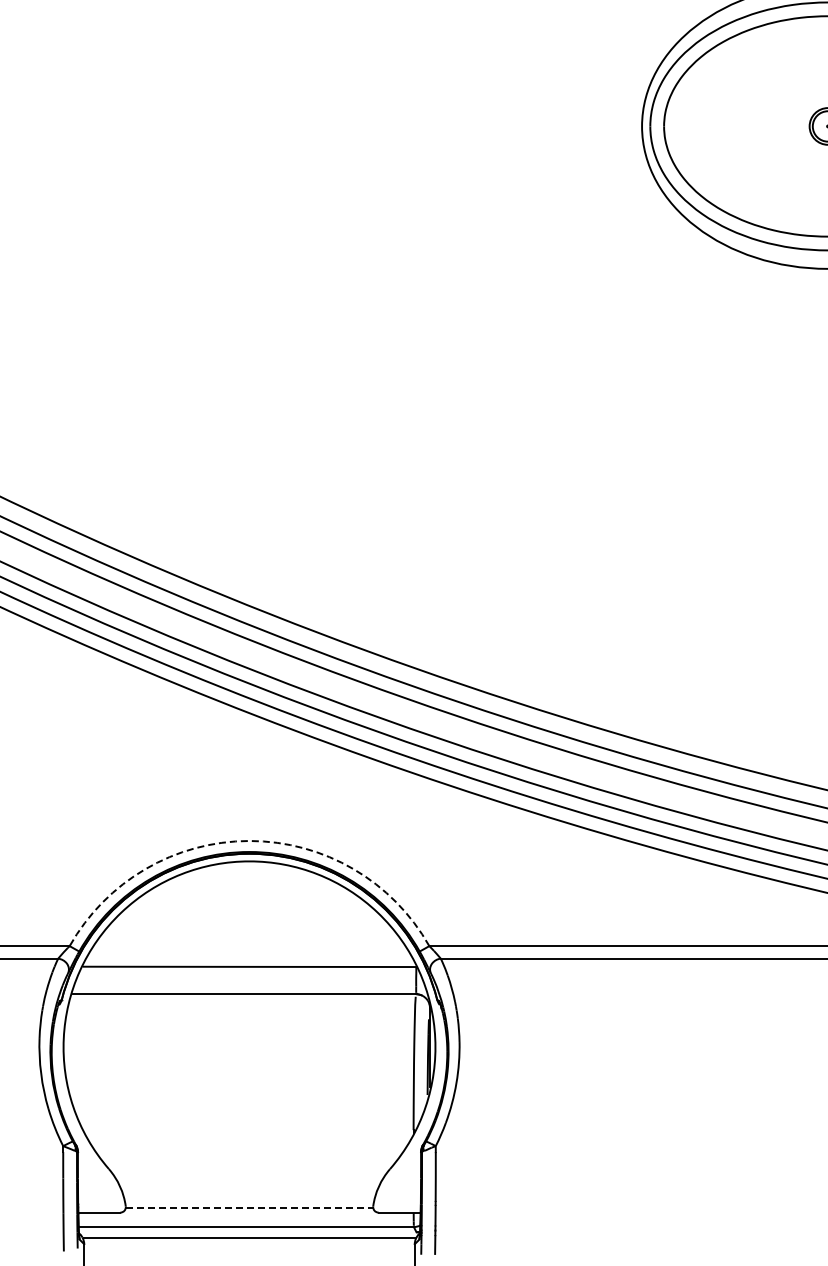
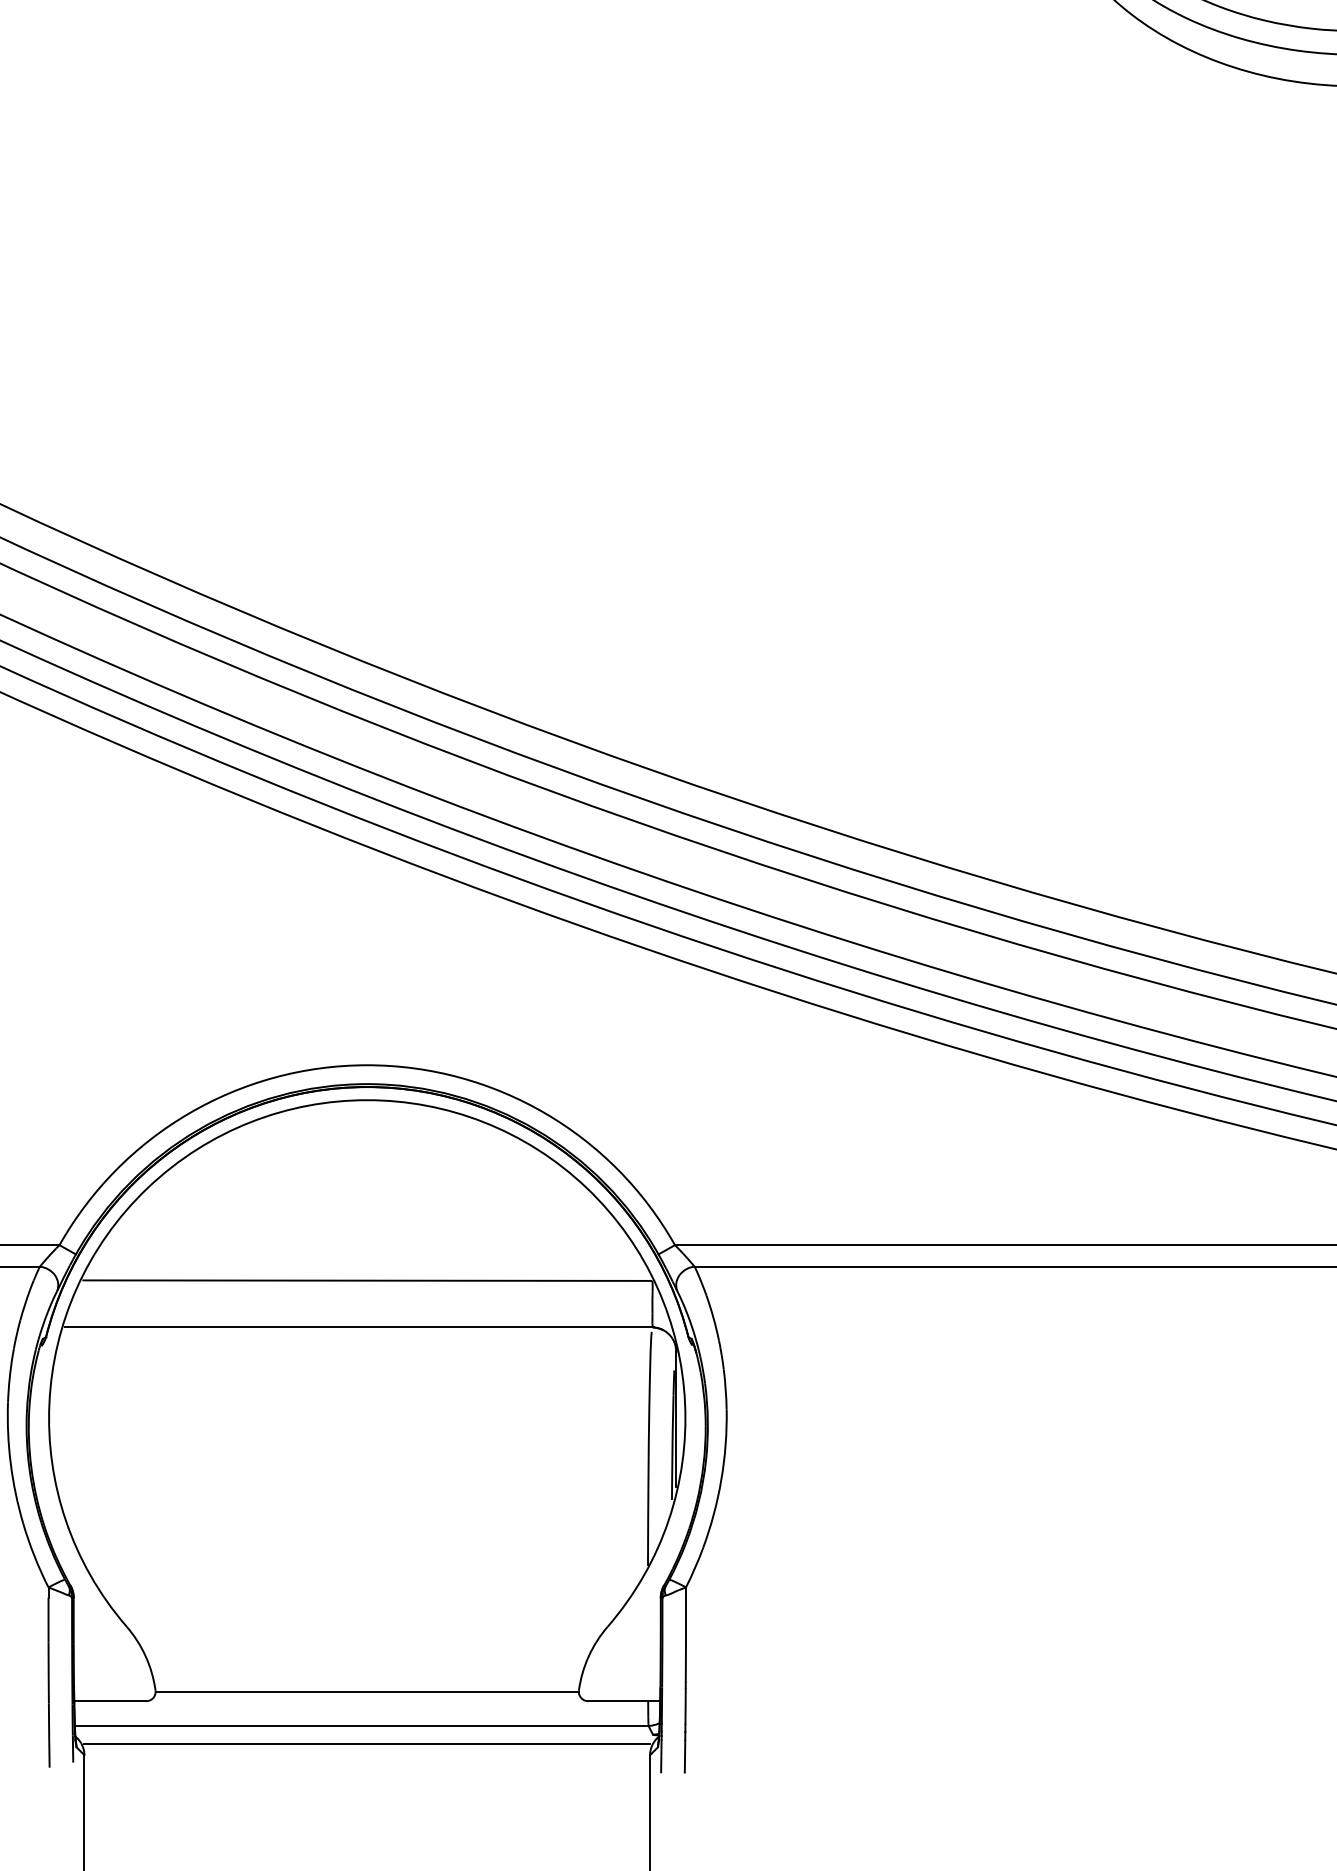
arc: (249, 840) -> (367, 1064), dashed -> solid
line: (249, 1207) -> (367, 1692), dashed -> solid

